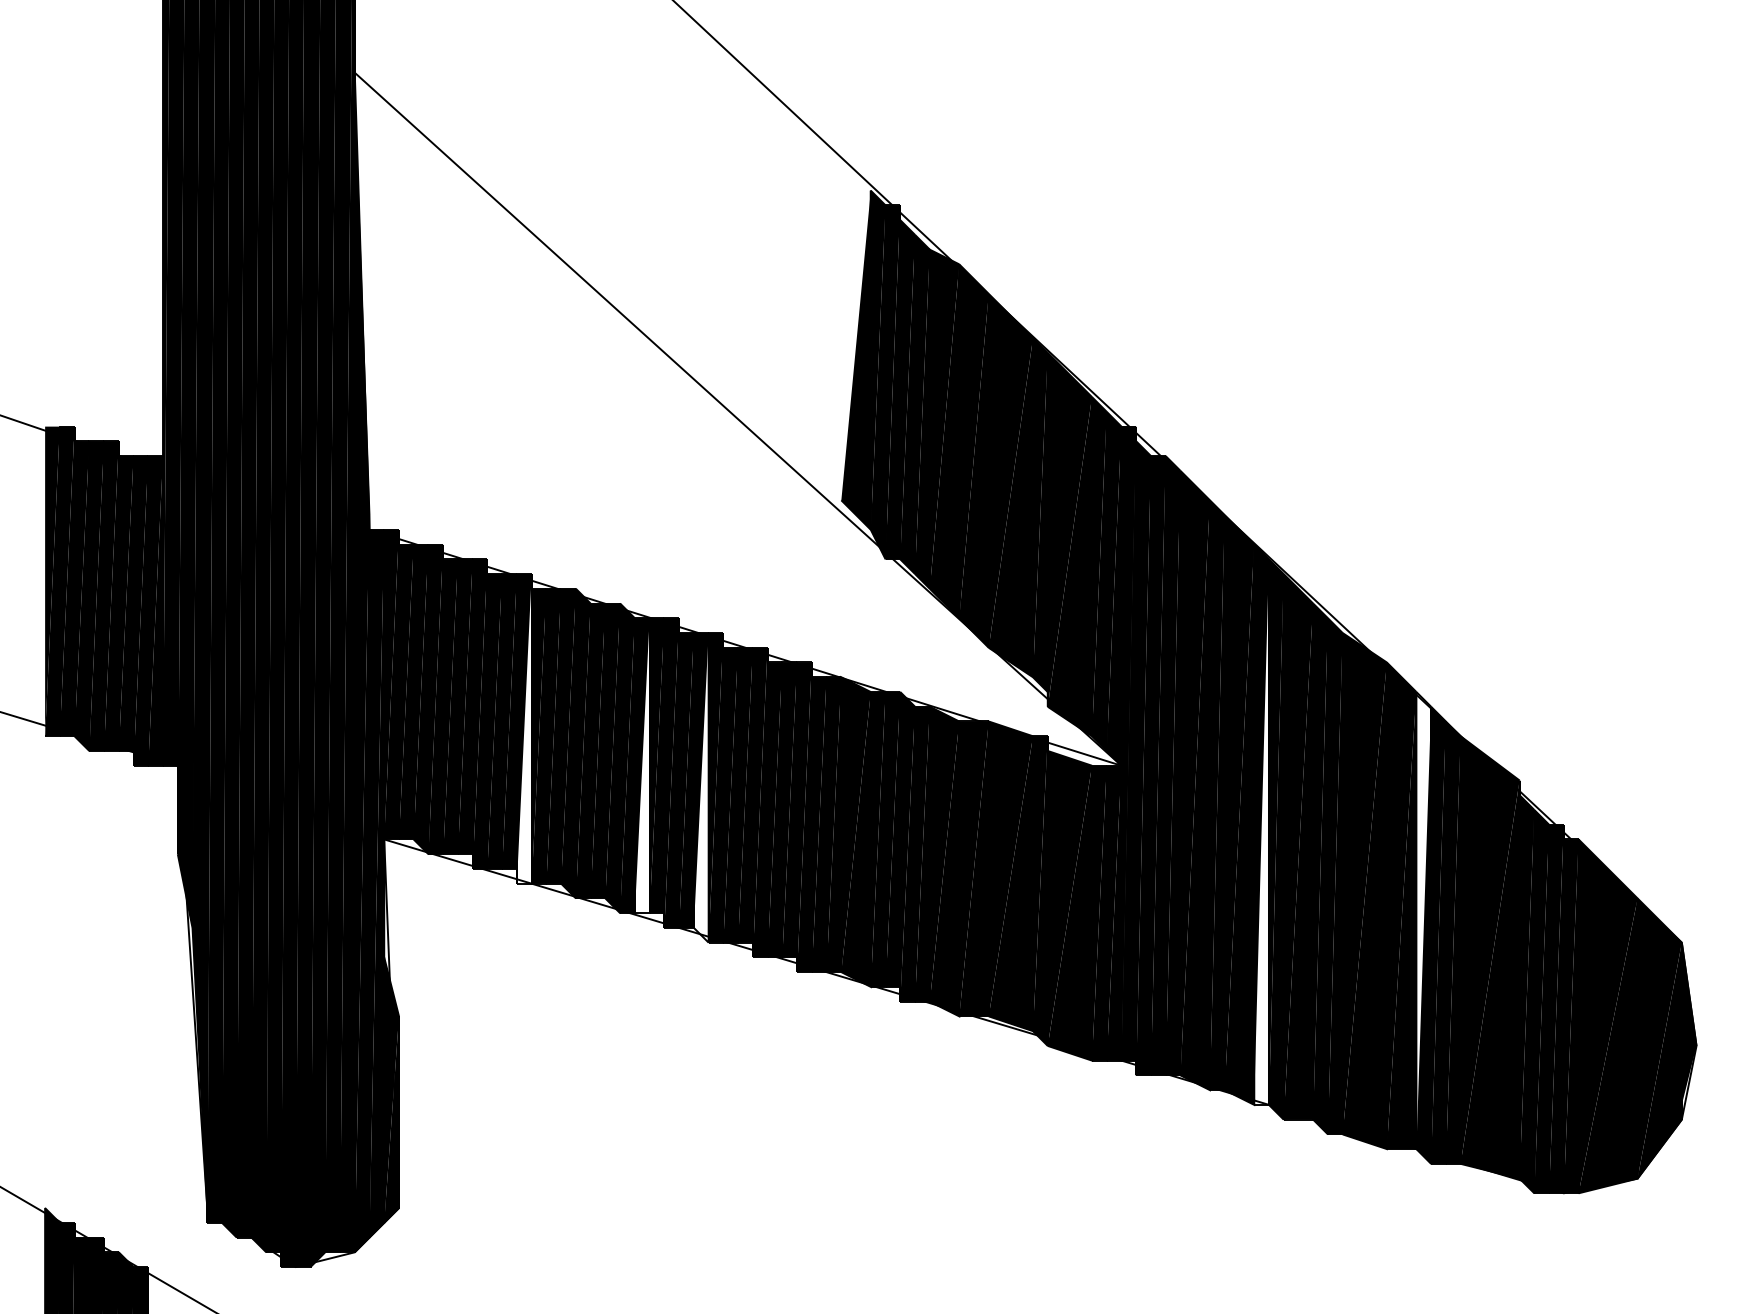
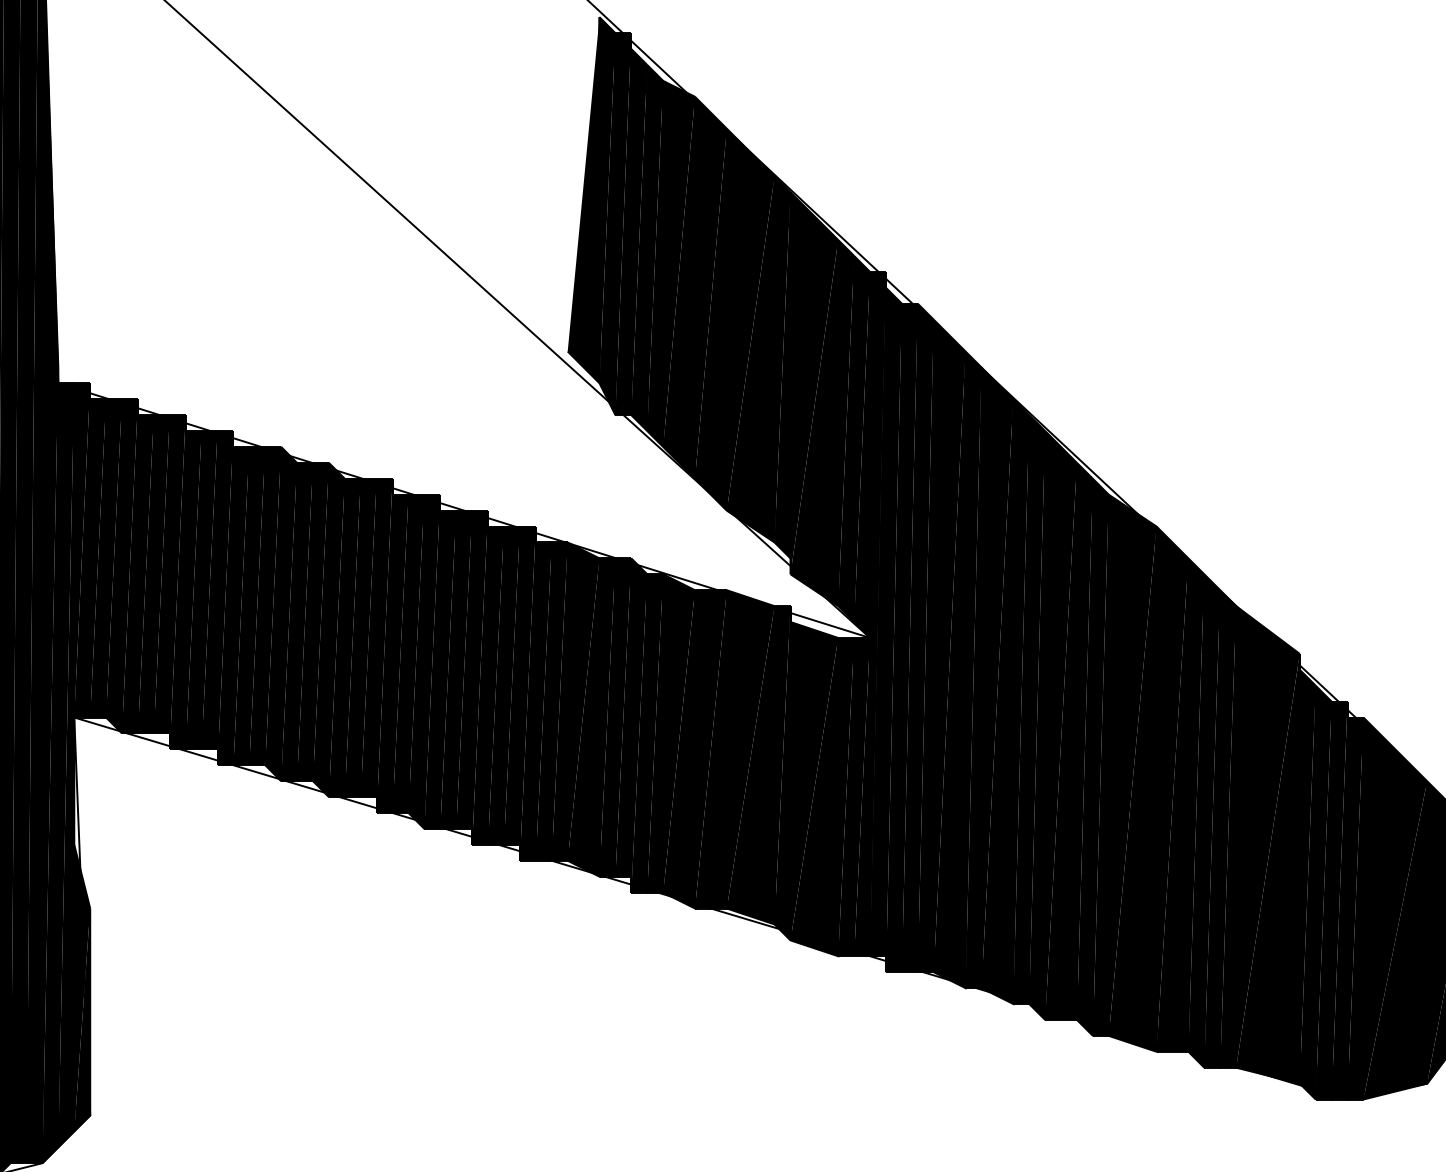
fill: (523, 728) -> (224, 597), added
fill: (641, 765) -> (351, 637), added
fill: (700, 787) -> (415, 661), added
fill: (1261, 831) -> (1021, 708), added
fill: (1423, 920) -> (1196, 805), added

